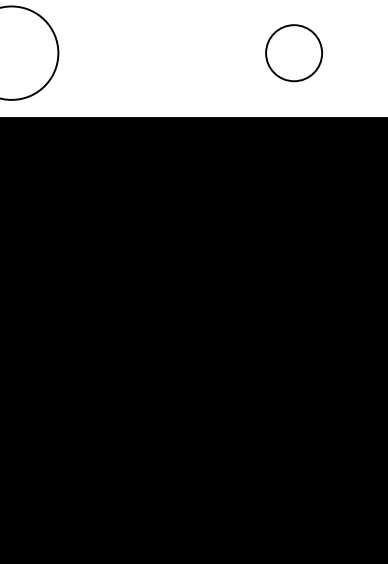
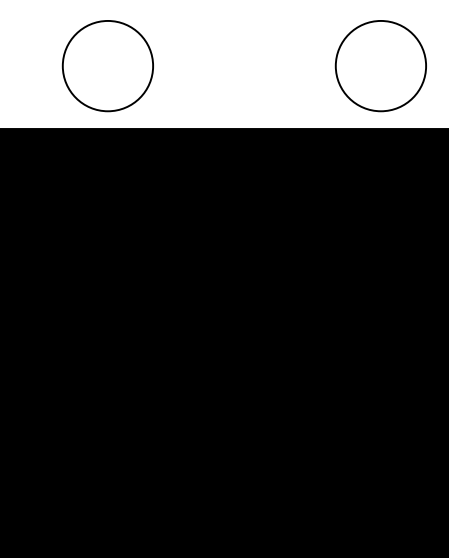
circle: (293, 52) -> (380, 65), size x1.67

